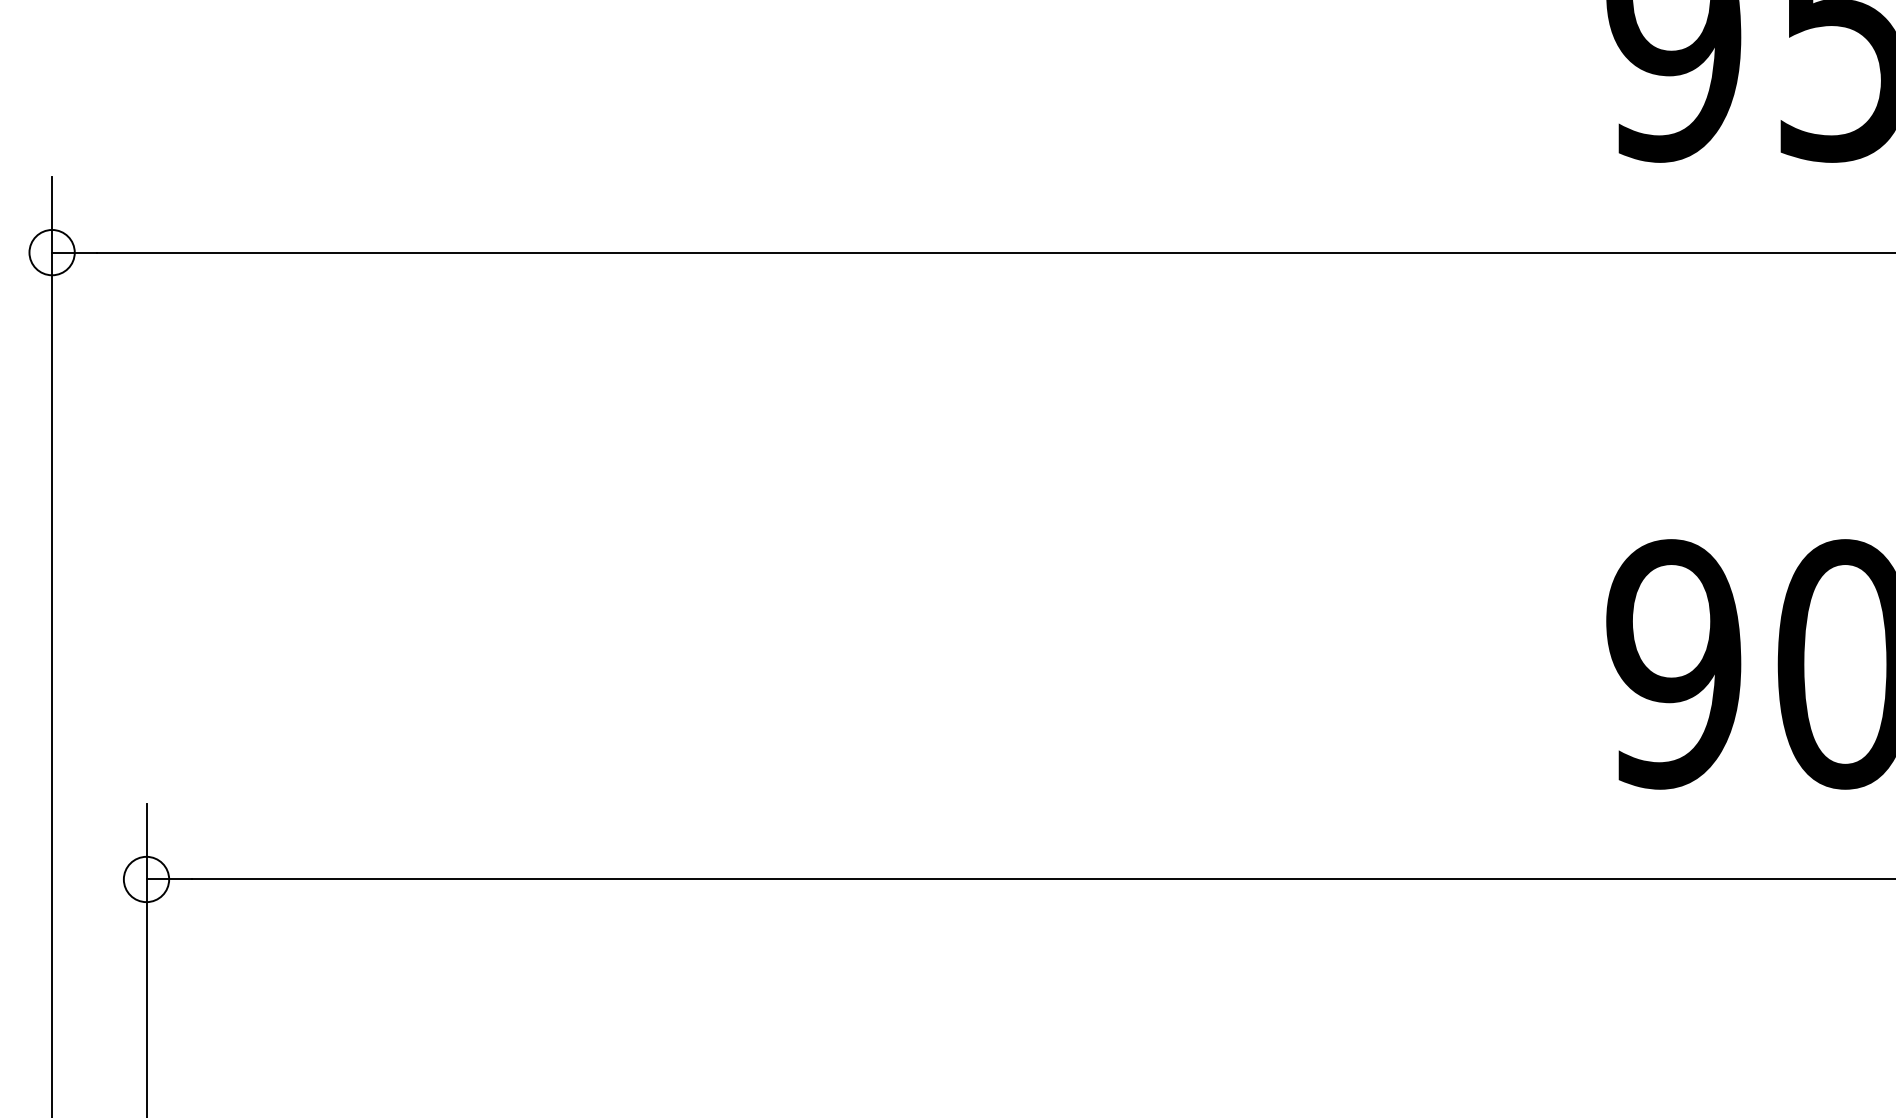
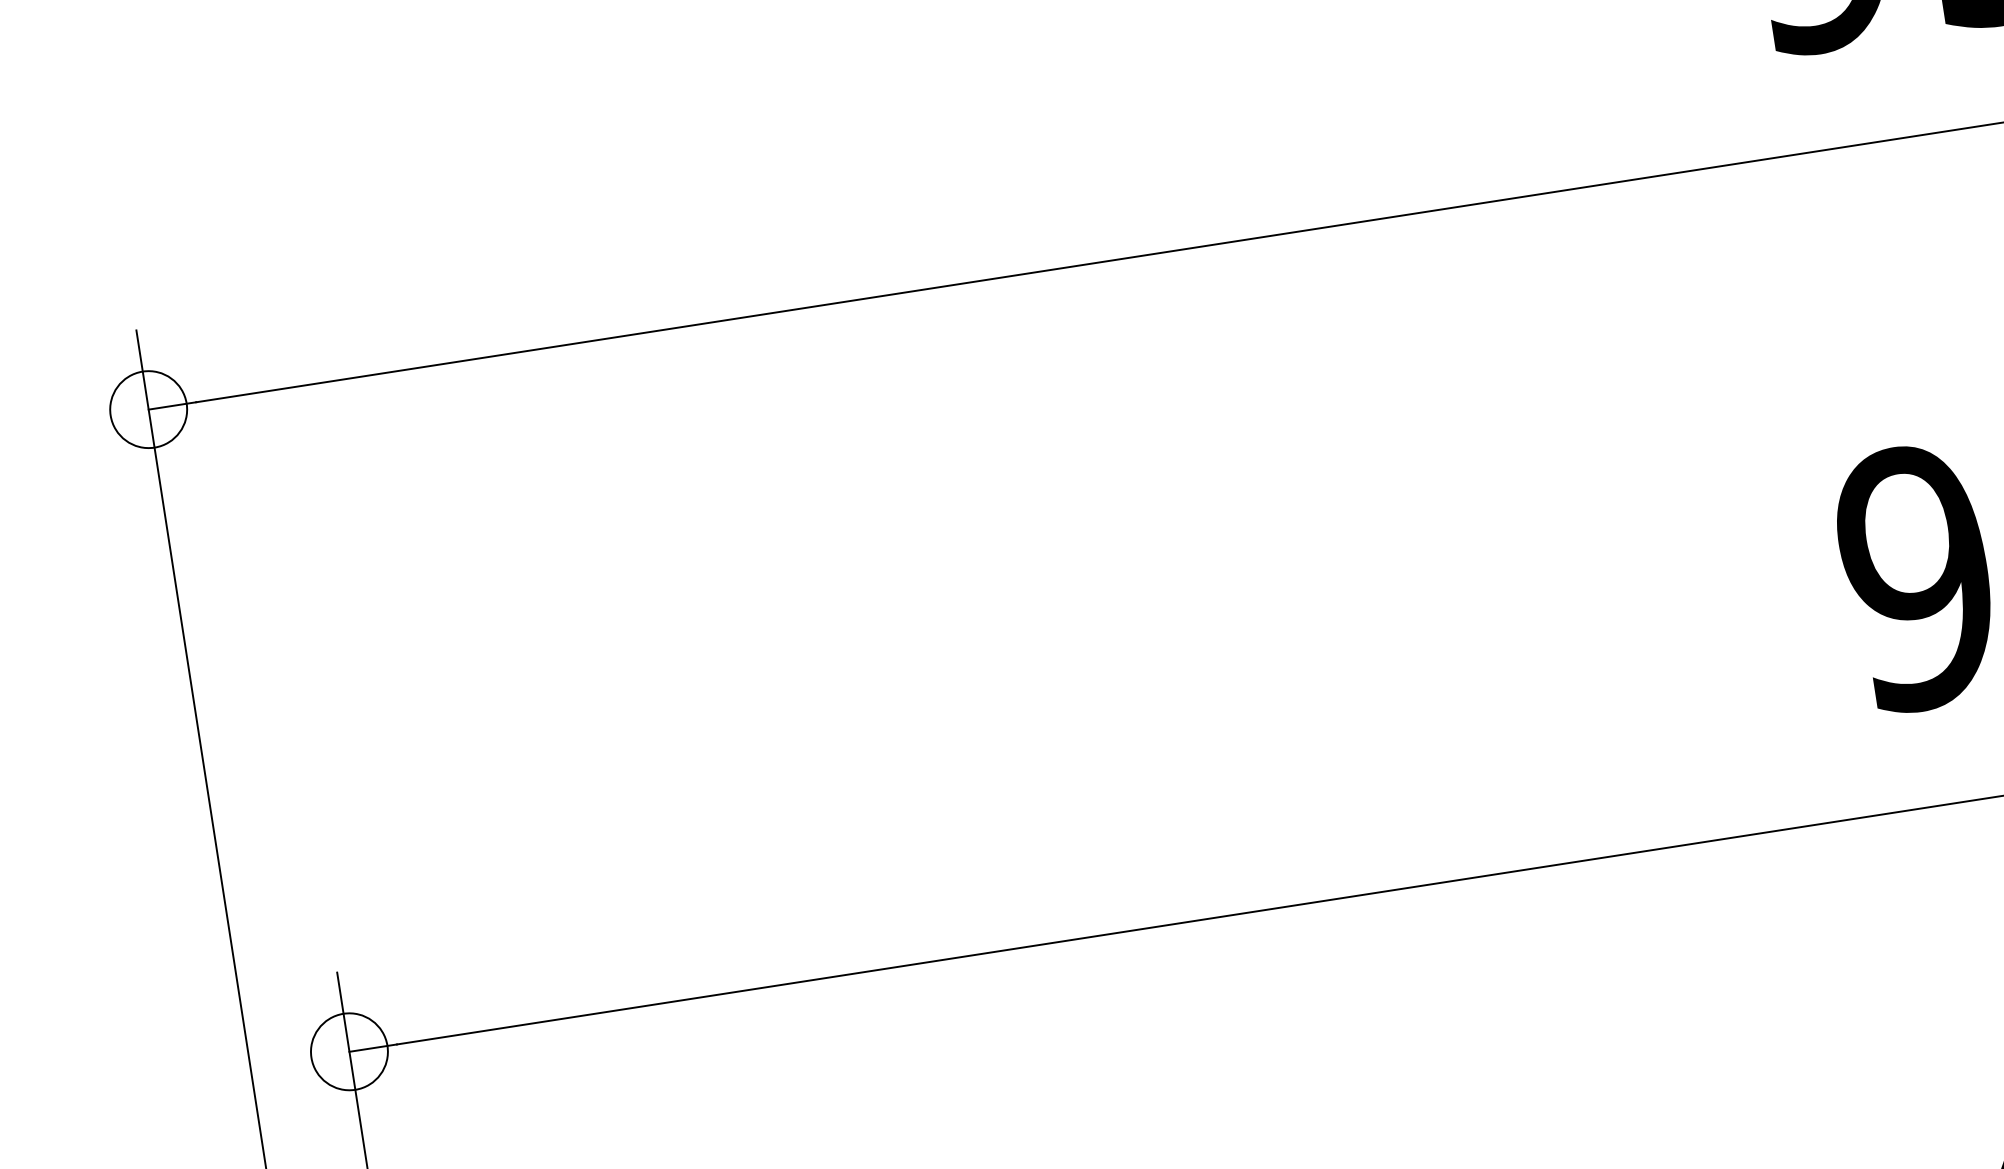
circle: (51, 252) -> (147, 409), size x1.6
circle: (146, 879) -> (349, 1051), size x1.6

